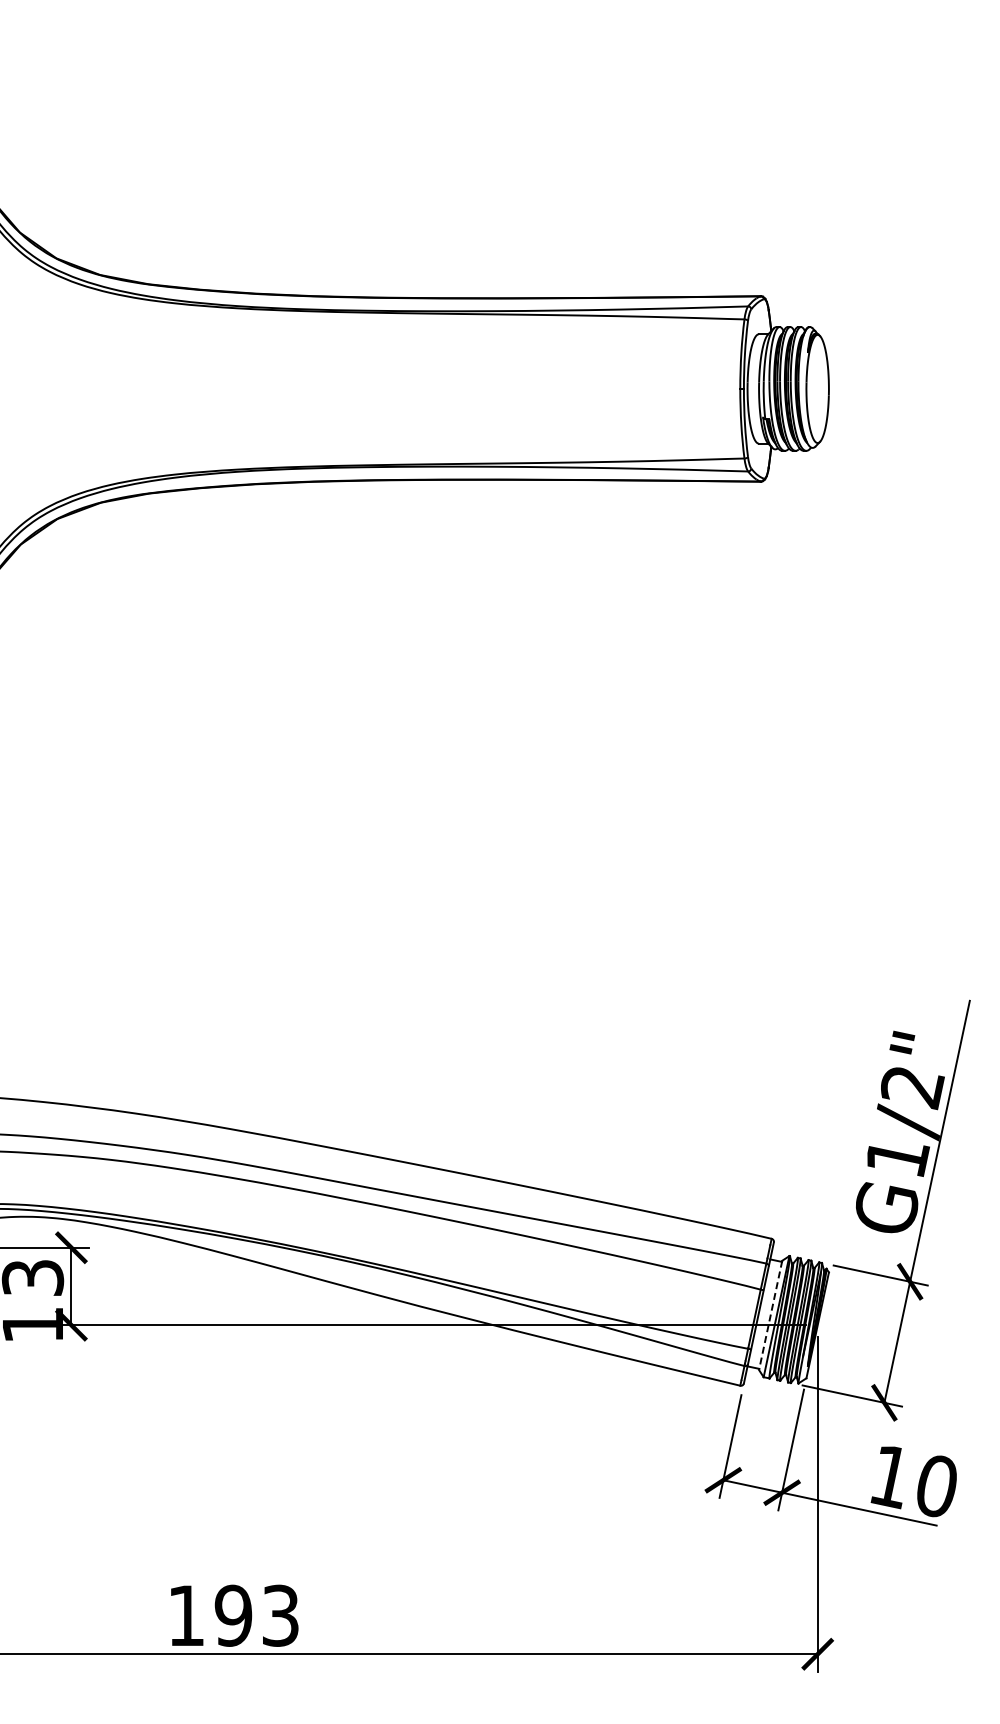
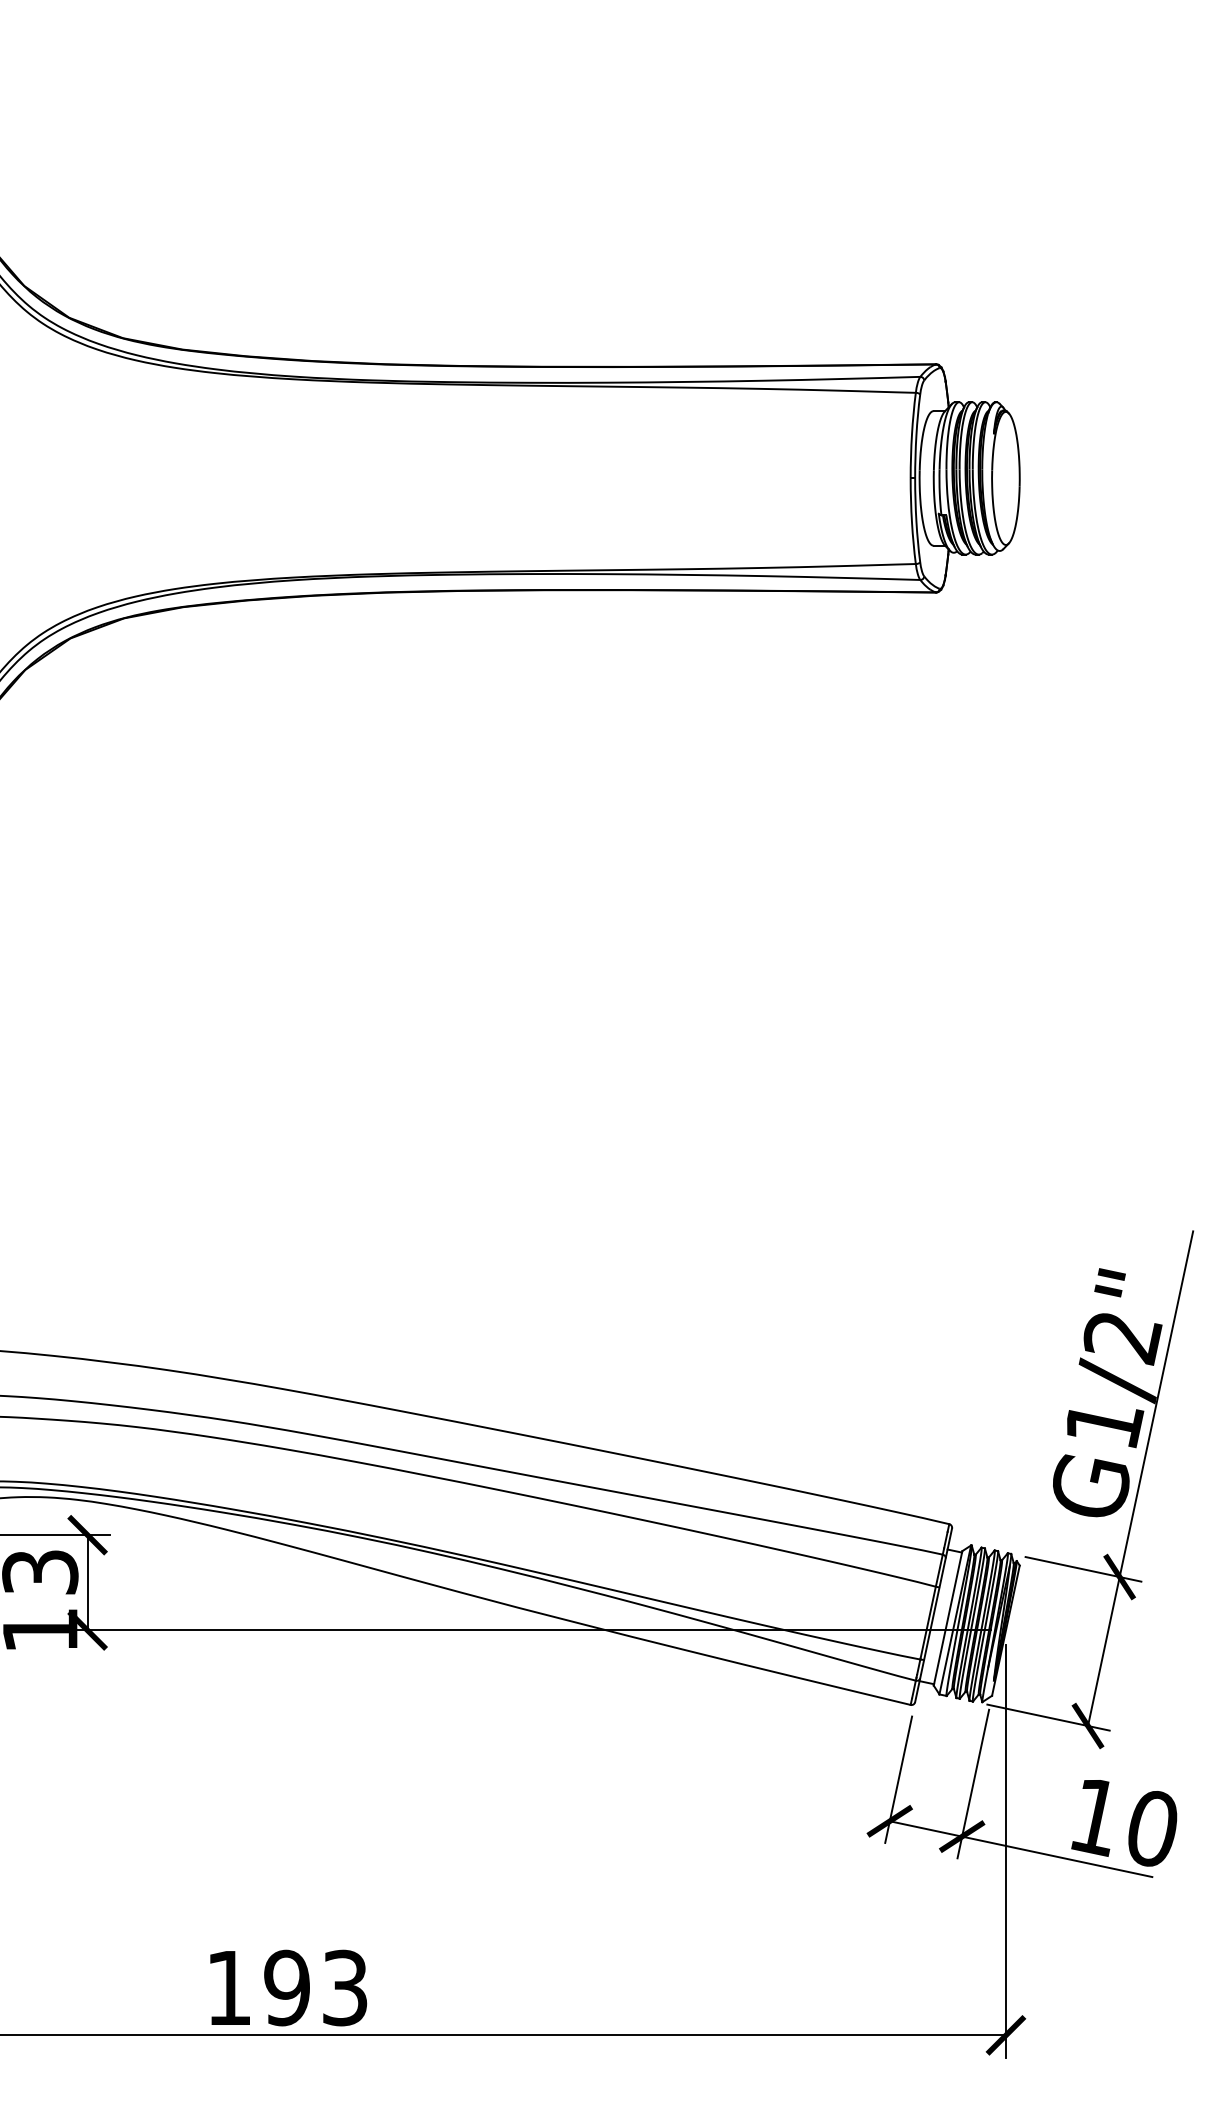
line: (770, 1315) -> (947, 1618), dashed -> solid

